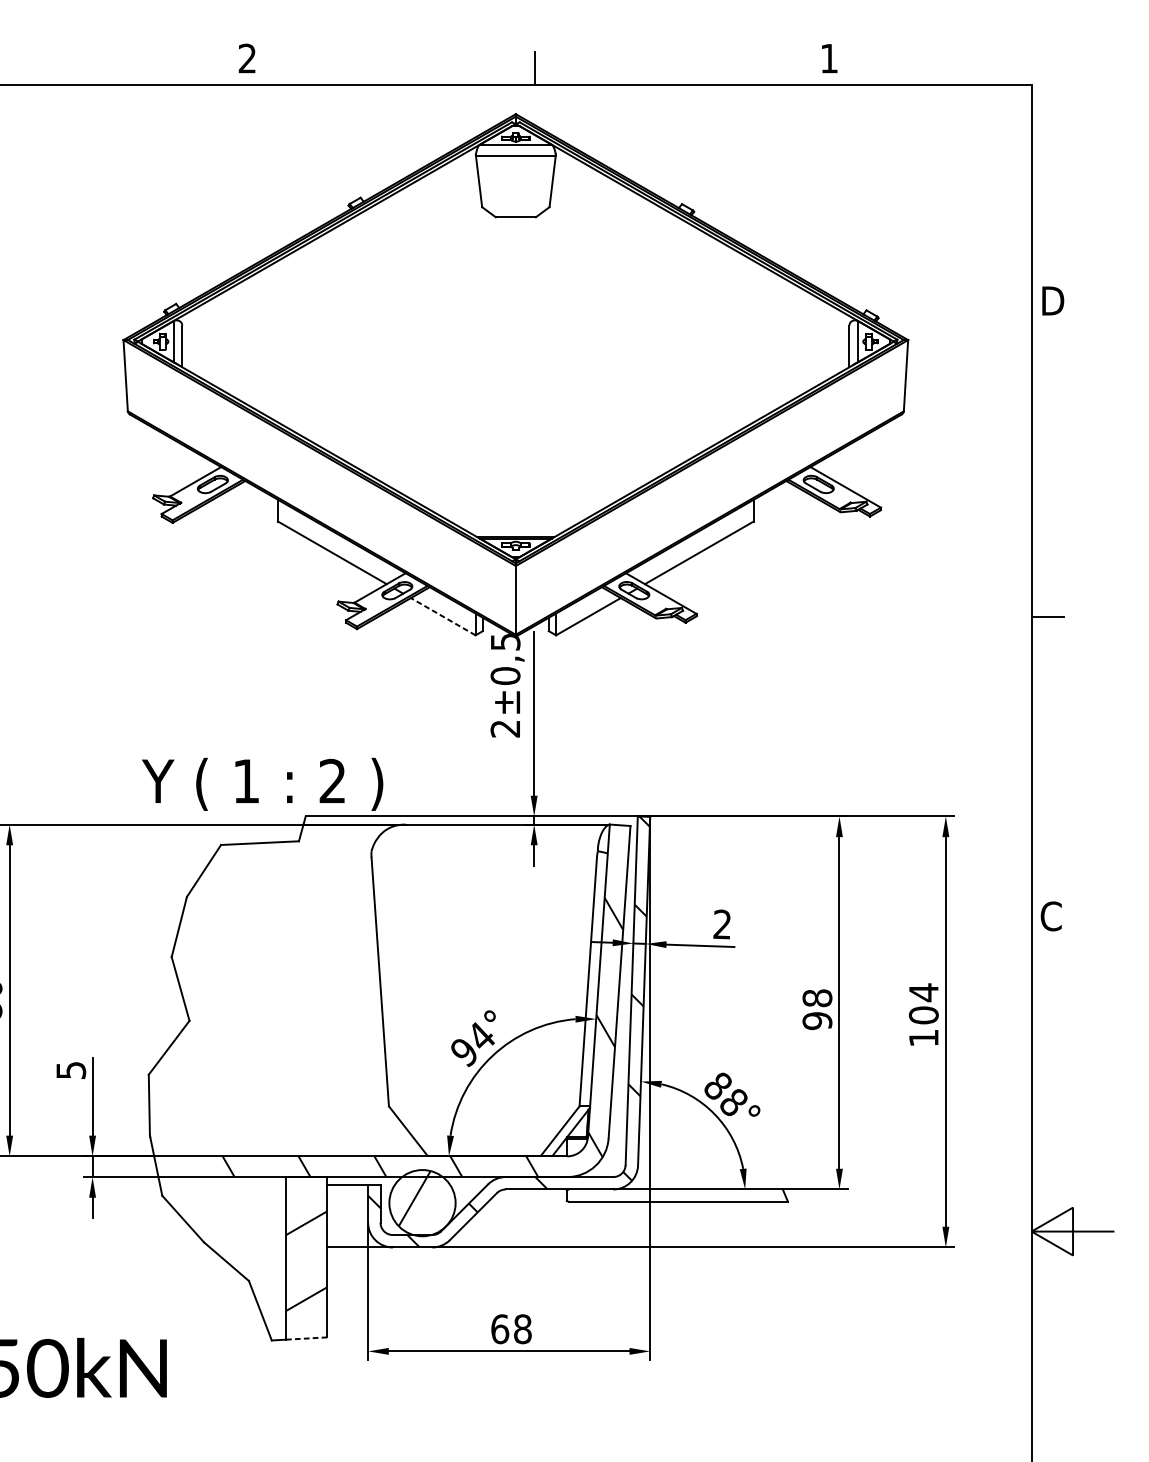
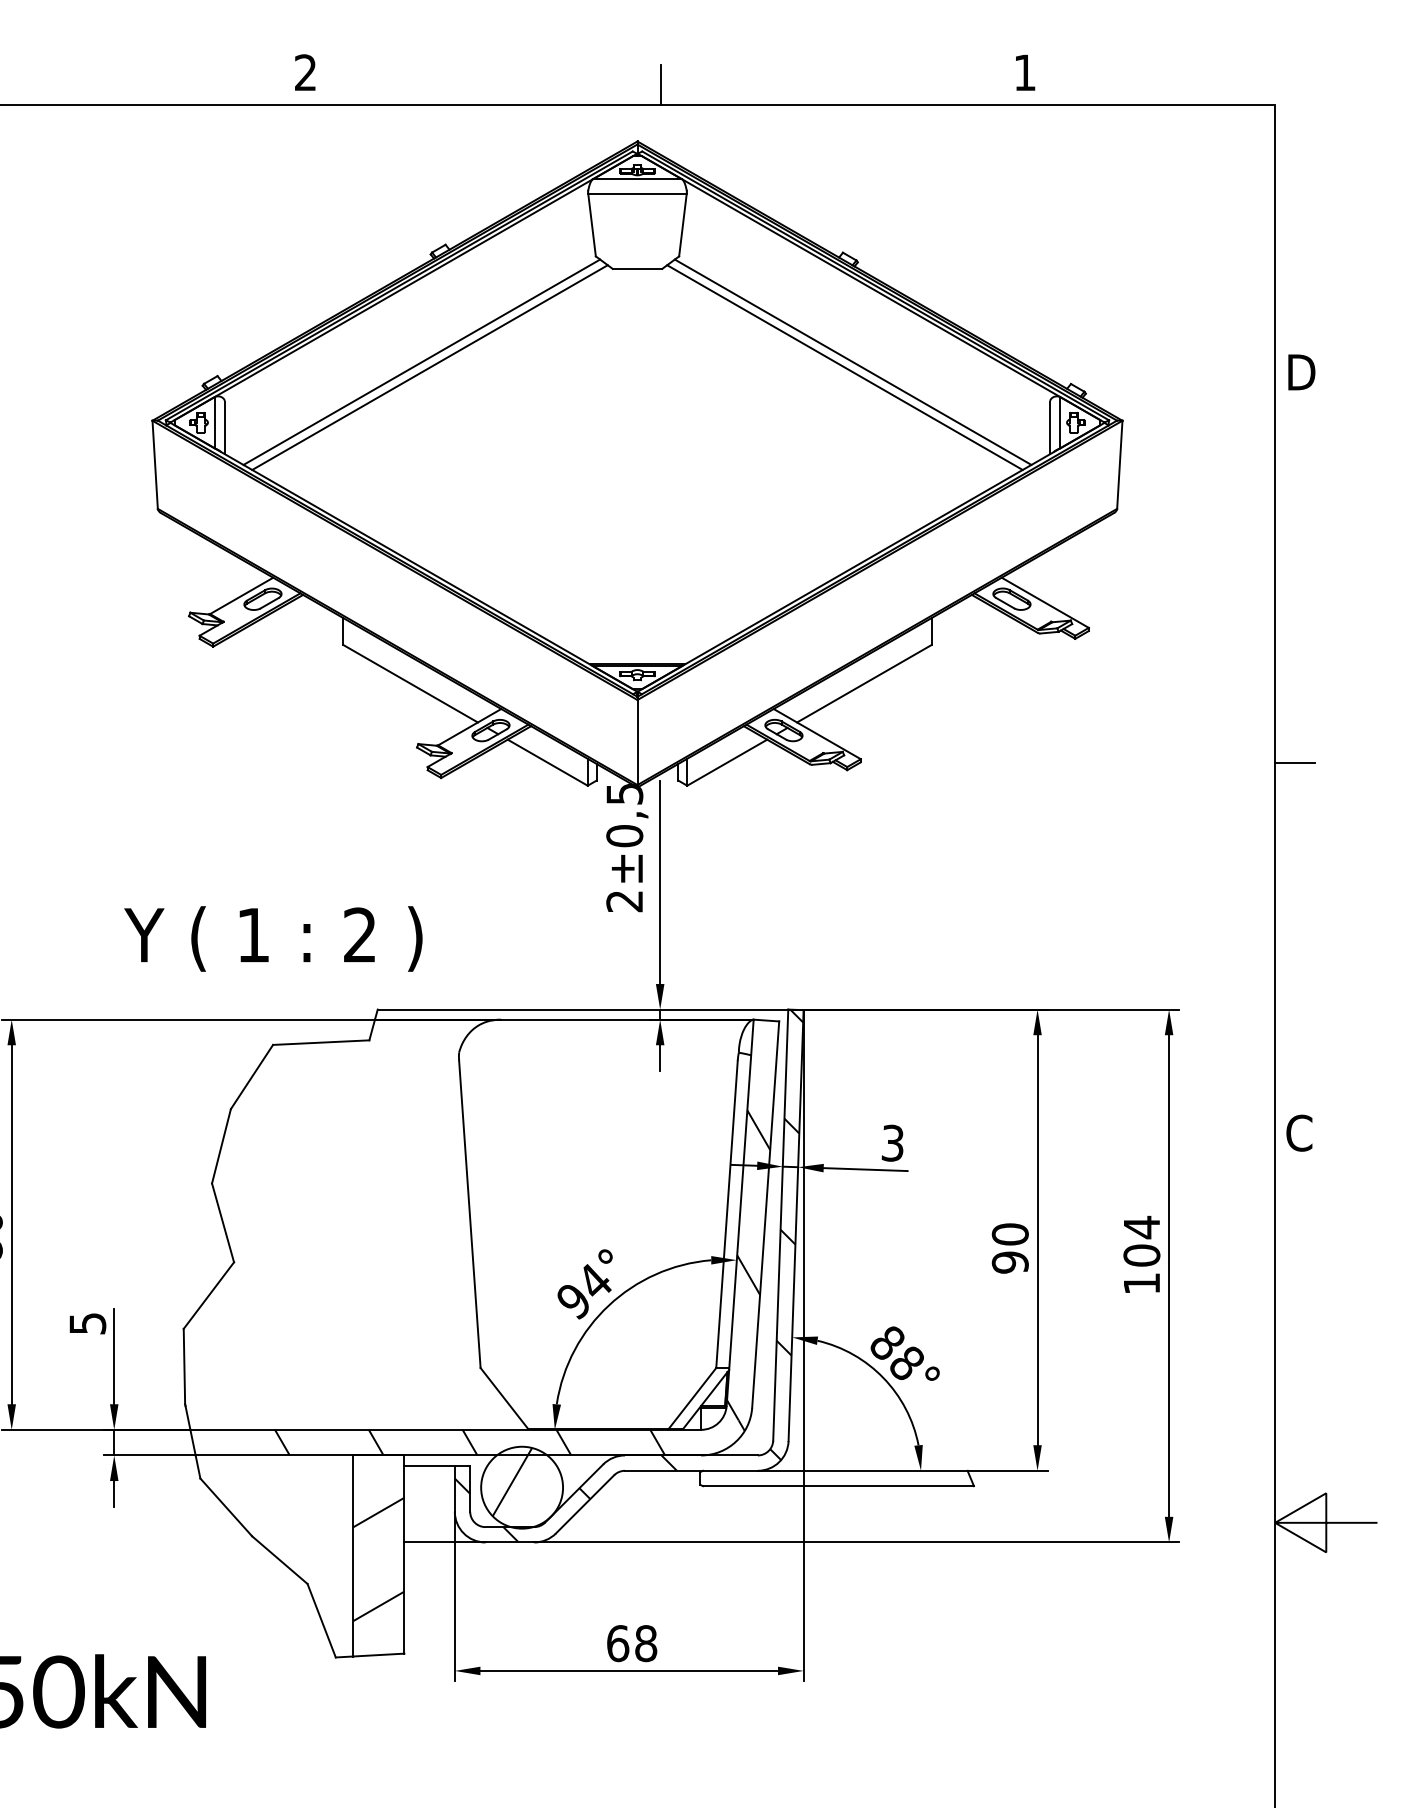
line: (341, 292) -> (421, 361), added
line: (689, 292) -> (852, 361), added
line: (347, 297) -> (429, 367), added
line: (683, 297) -> (844, 367), added
line: (443, 616) -> (547, 762), dashed -> solid
text: (262, 783) -> (273, 938), moved
text: (722, 924) -> (892, 1143), 2 -> 3
text: (817, 998) -> (1010, 1234), 98 -> 90
line: (306, 1338) -> (378, 1655), dashed -> solid

